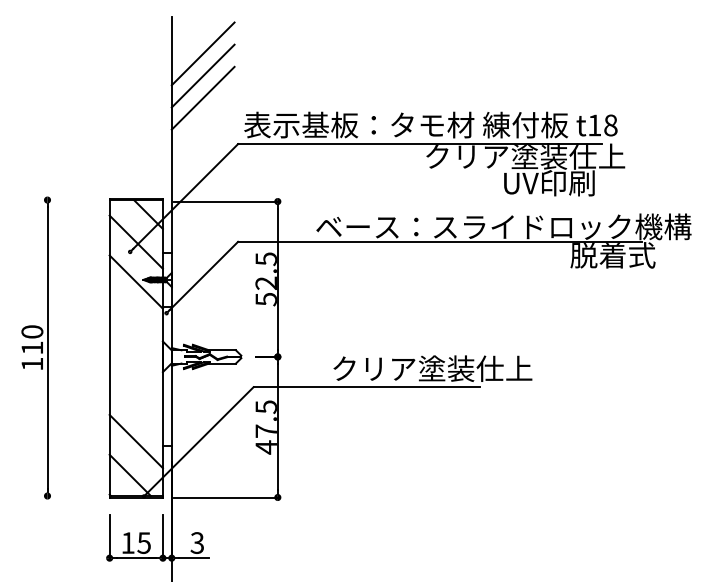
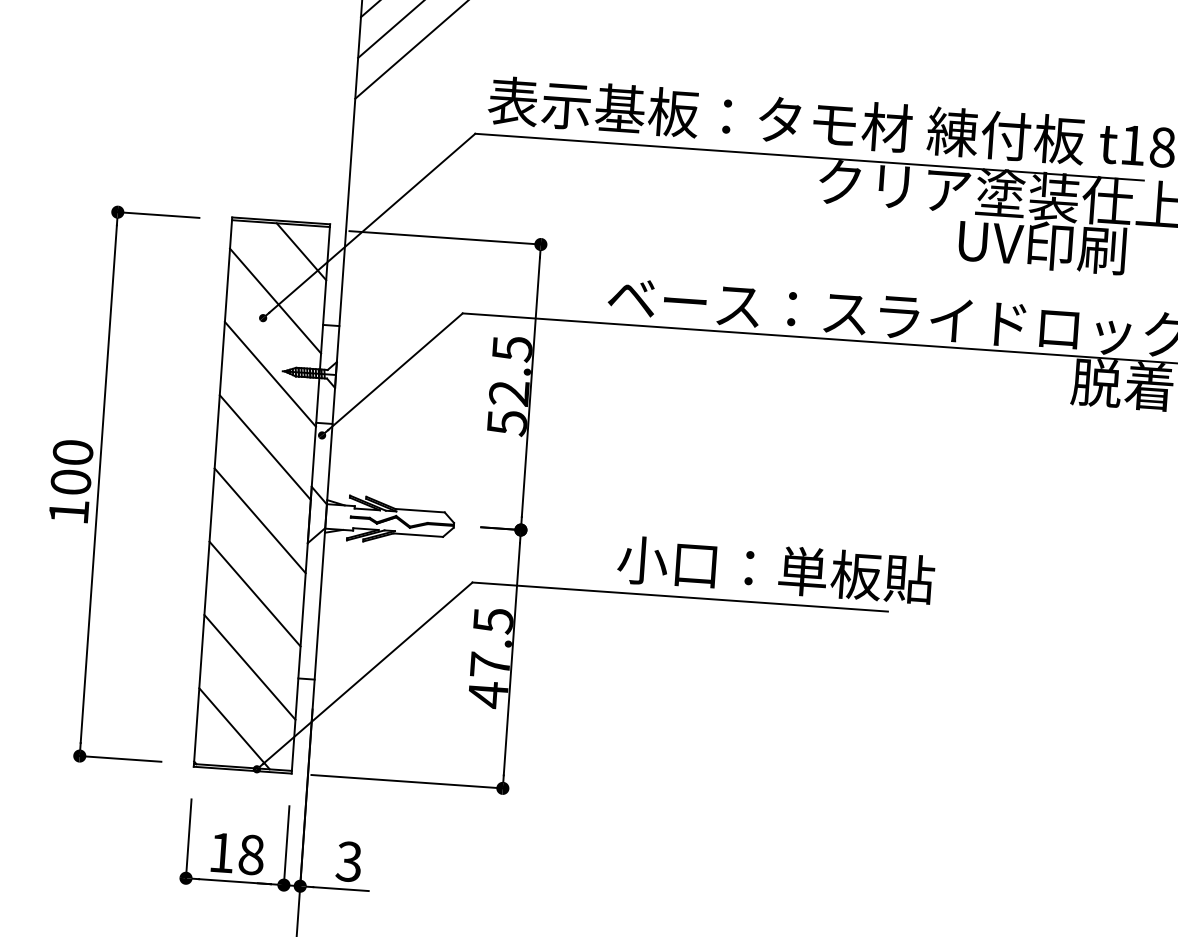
line: (69, 200) -> (158, 215), added
line: (135, 321) -> (263, 446), added
text: (32, 347) -> (71, 481), 110 -> 100
line: (135, 361) -> (258, 520), added
text: (431, 368) -> (801, 571), クリア塗装仕上 -> 小口：単板貼
line: (135, 401) -> (253, 593), added
line: (69, 496) -> (120, 759), added
text: (143, 542) -> (250, 853), 15 -> 18

